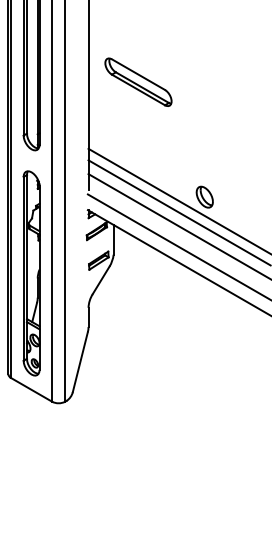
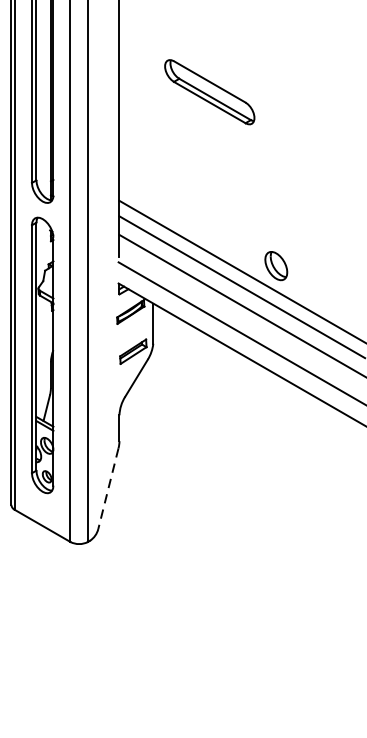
part: (138, 81) -> (209, 91), moved
part: (31, 273) -> (42, 355), moved
line: (80, 362) -> (108, 489), solid -> dashed

